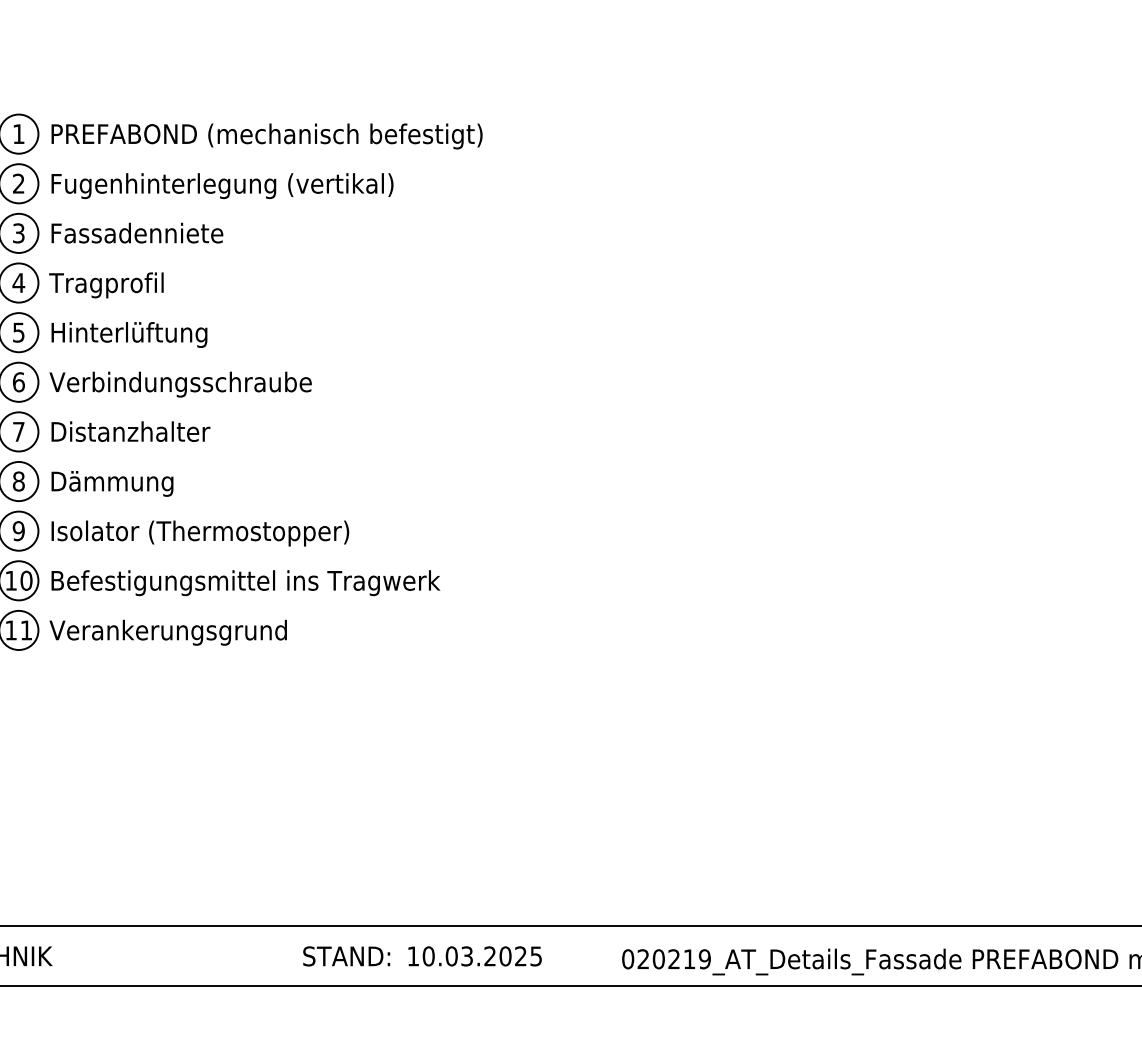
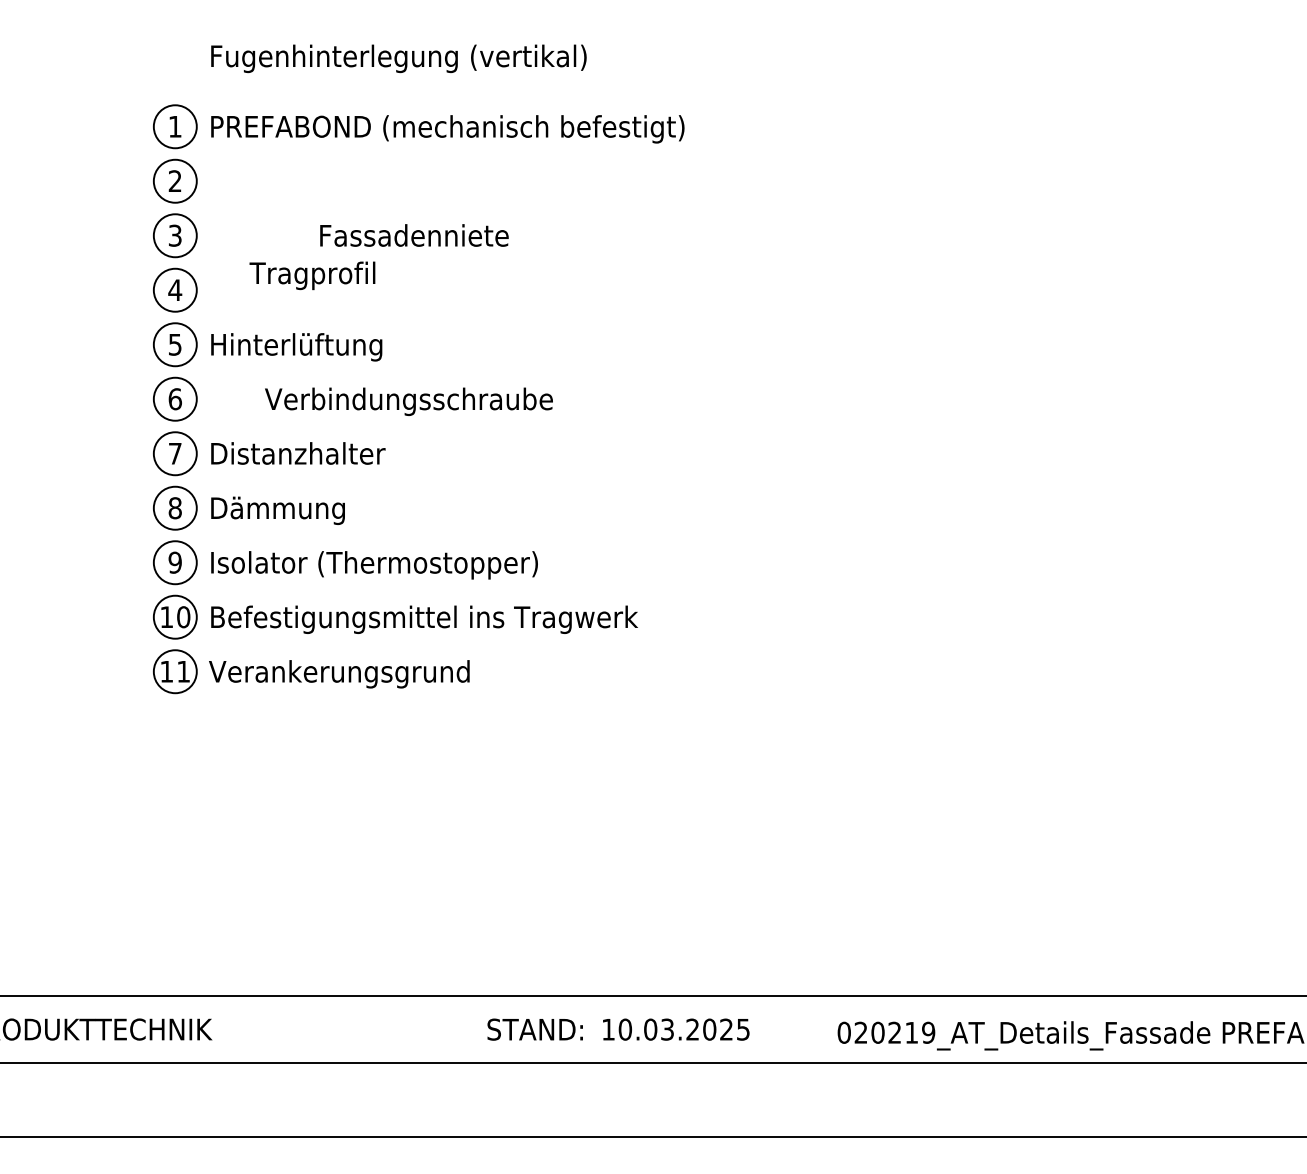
text: (222, 185) -> (398, 58), moved
text: (137, 233) -> (414, 235), moved
text: (106, 285) -> (312, 275), moved
text: (180, 384) -> (408, 401), moved

